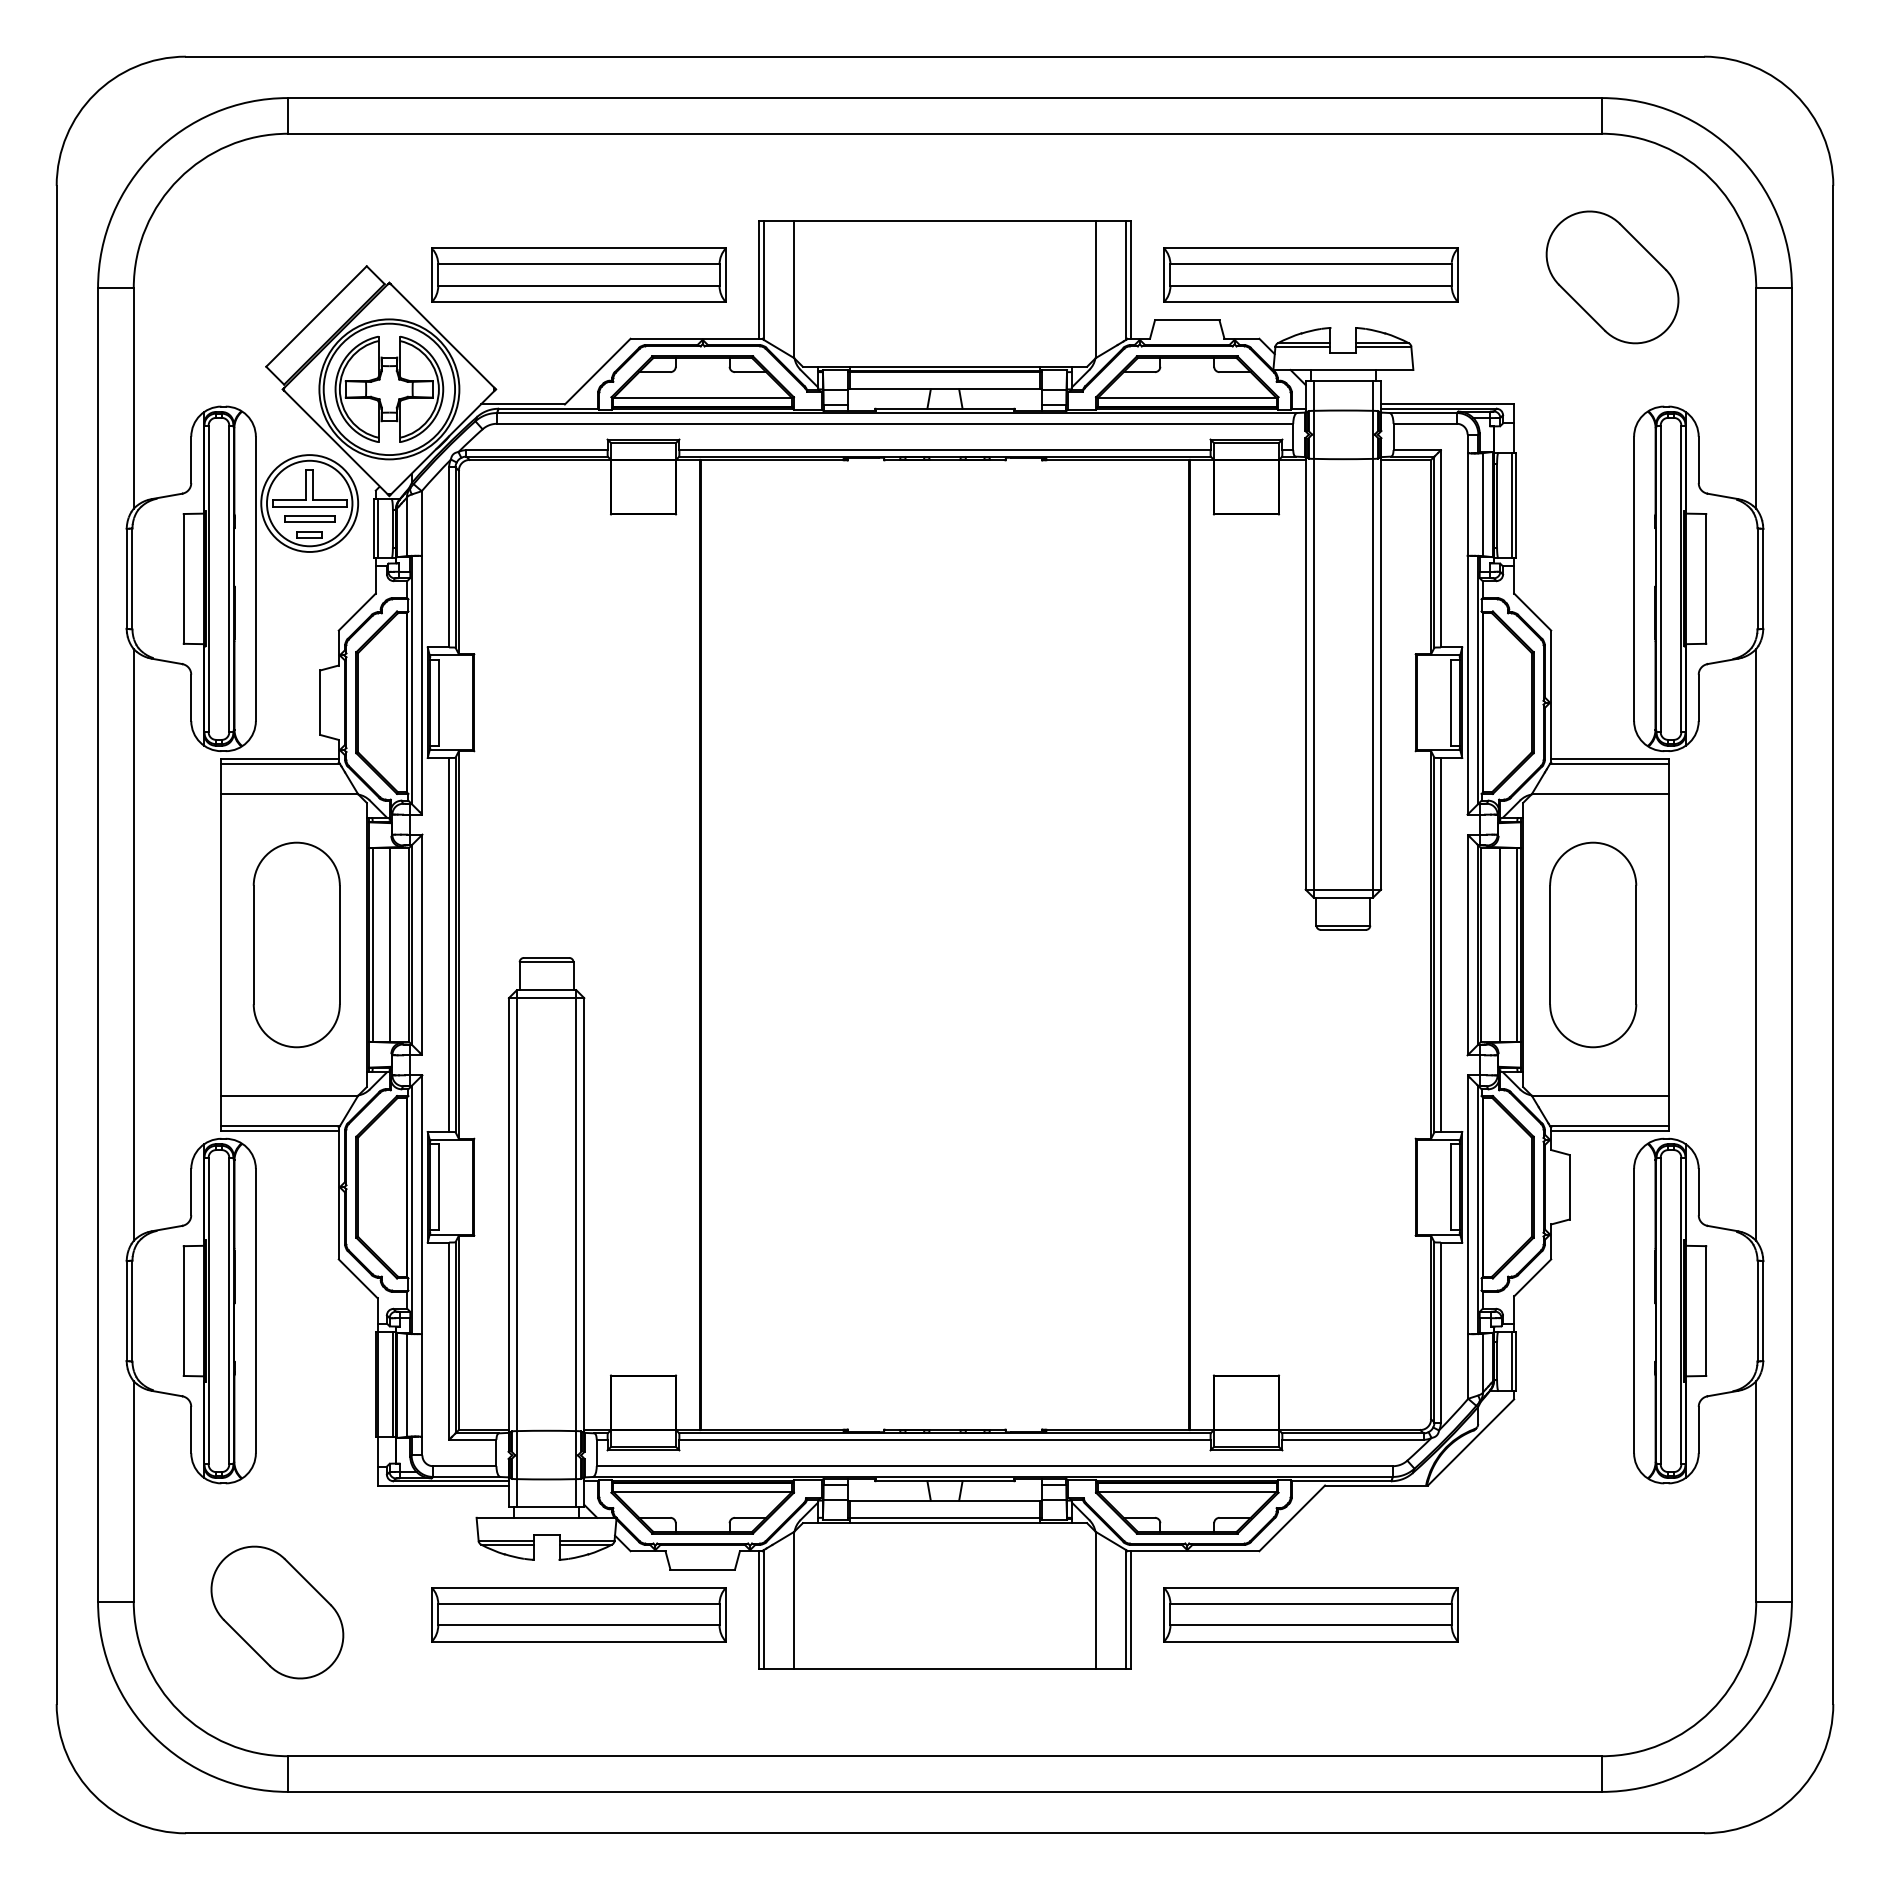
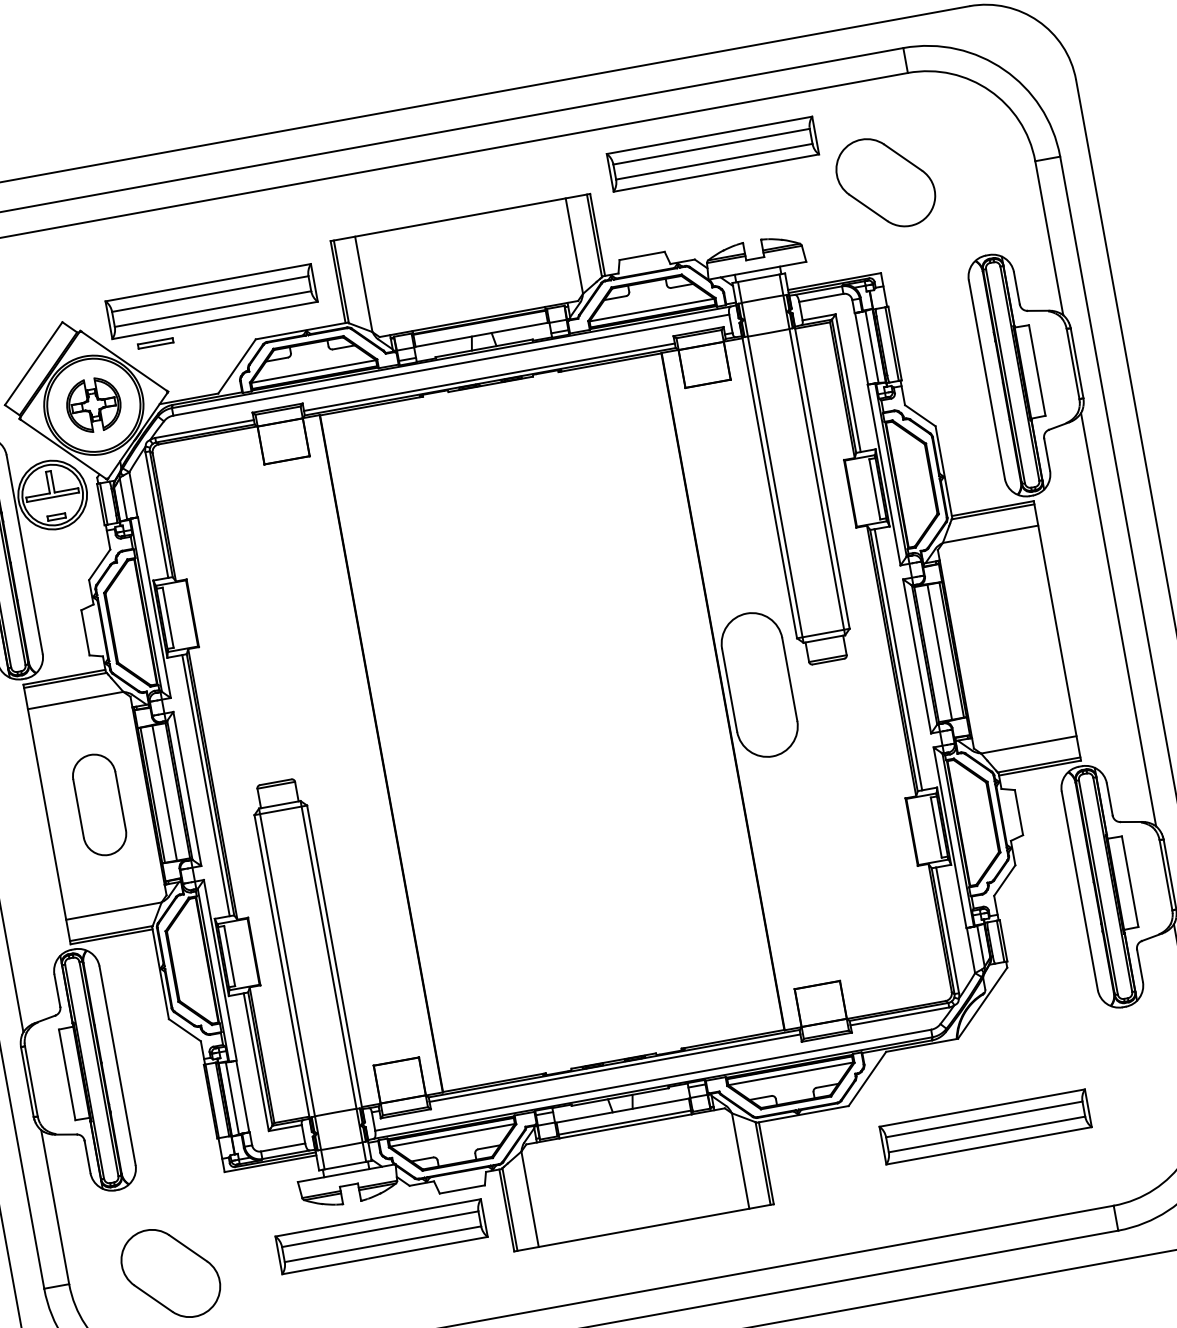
part: (1310, 274) -> (712, 153), moved
part: (1612, 277) -> (885, 182), moved
part: (389, 388) -> (93, 404), size x0.7
part: (309, 518) -> (155, 342), moved
part: (296, 944) -> (99, 804), size x0.7
part: (1593, 944) -> (759, 684), moved
part: (1310, 1614) -> (985, 1126), moved

